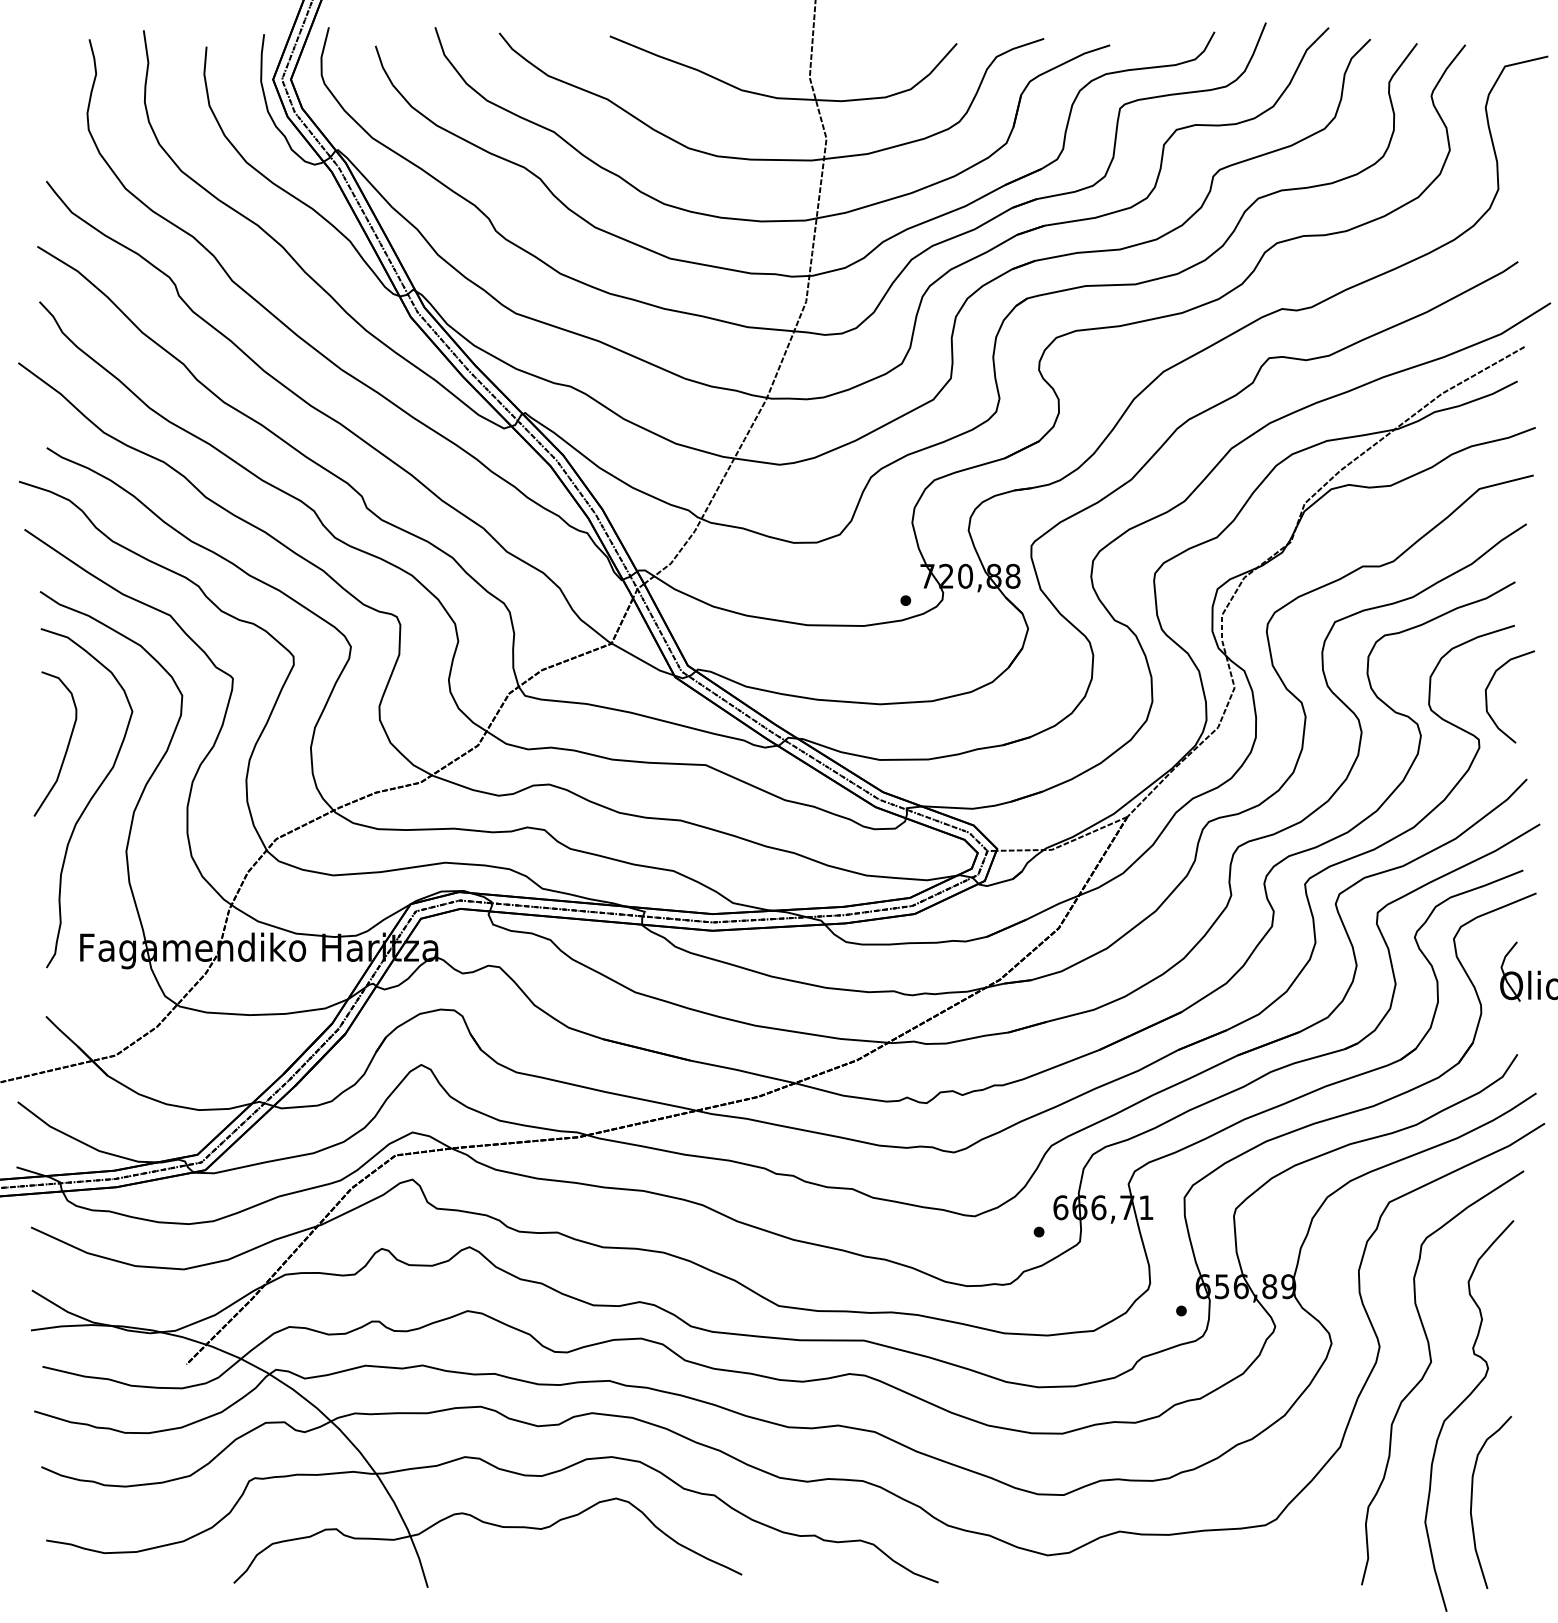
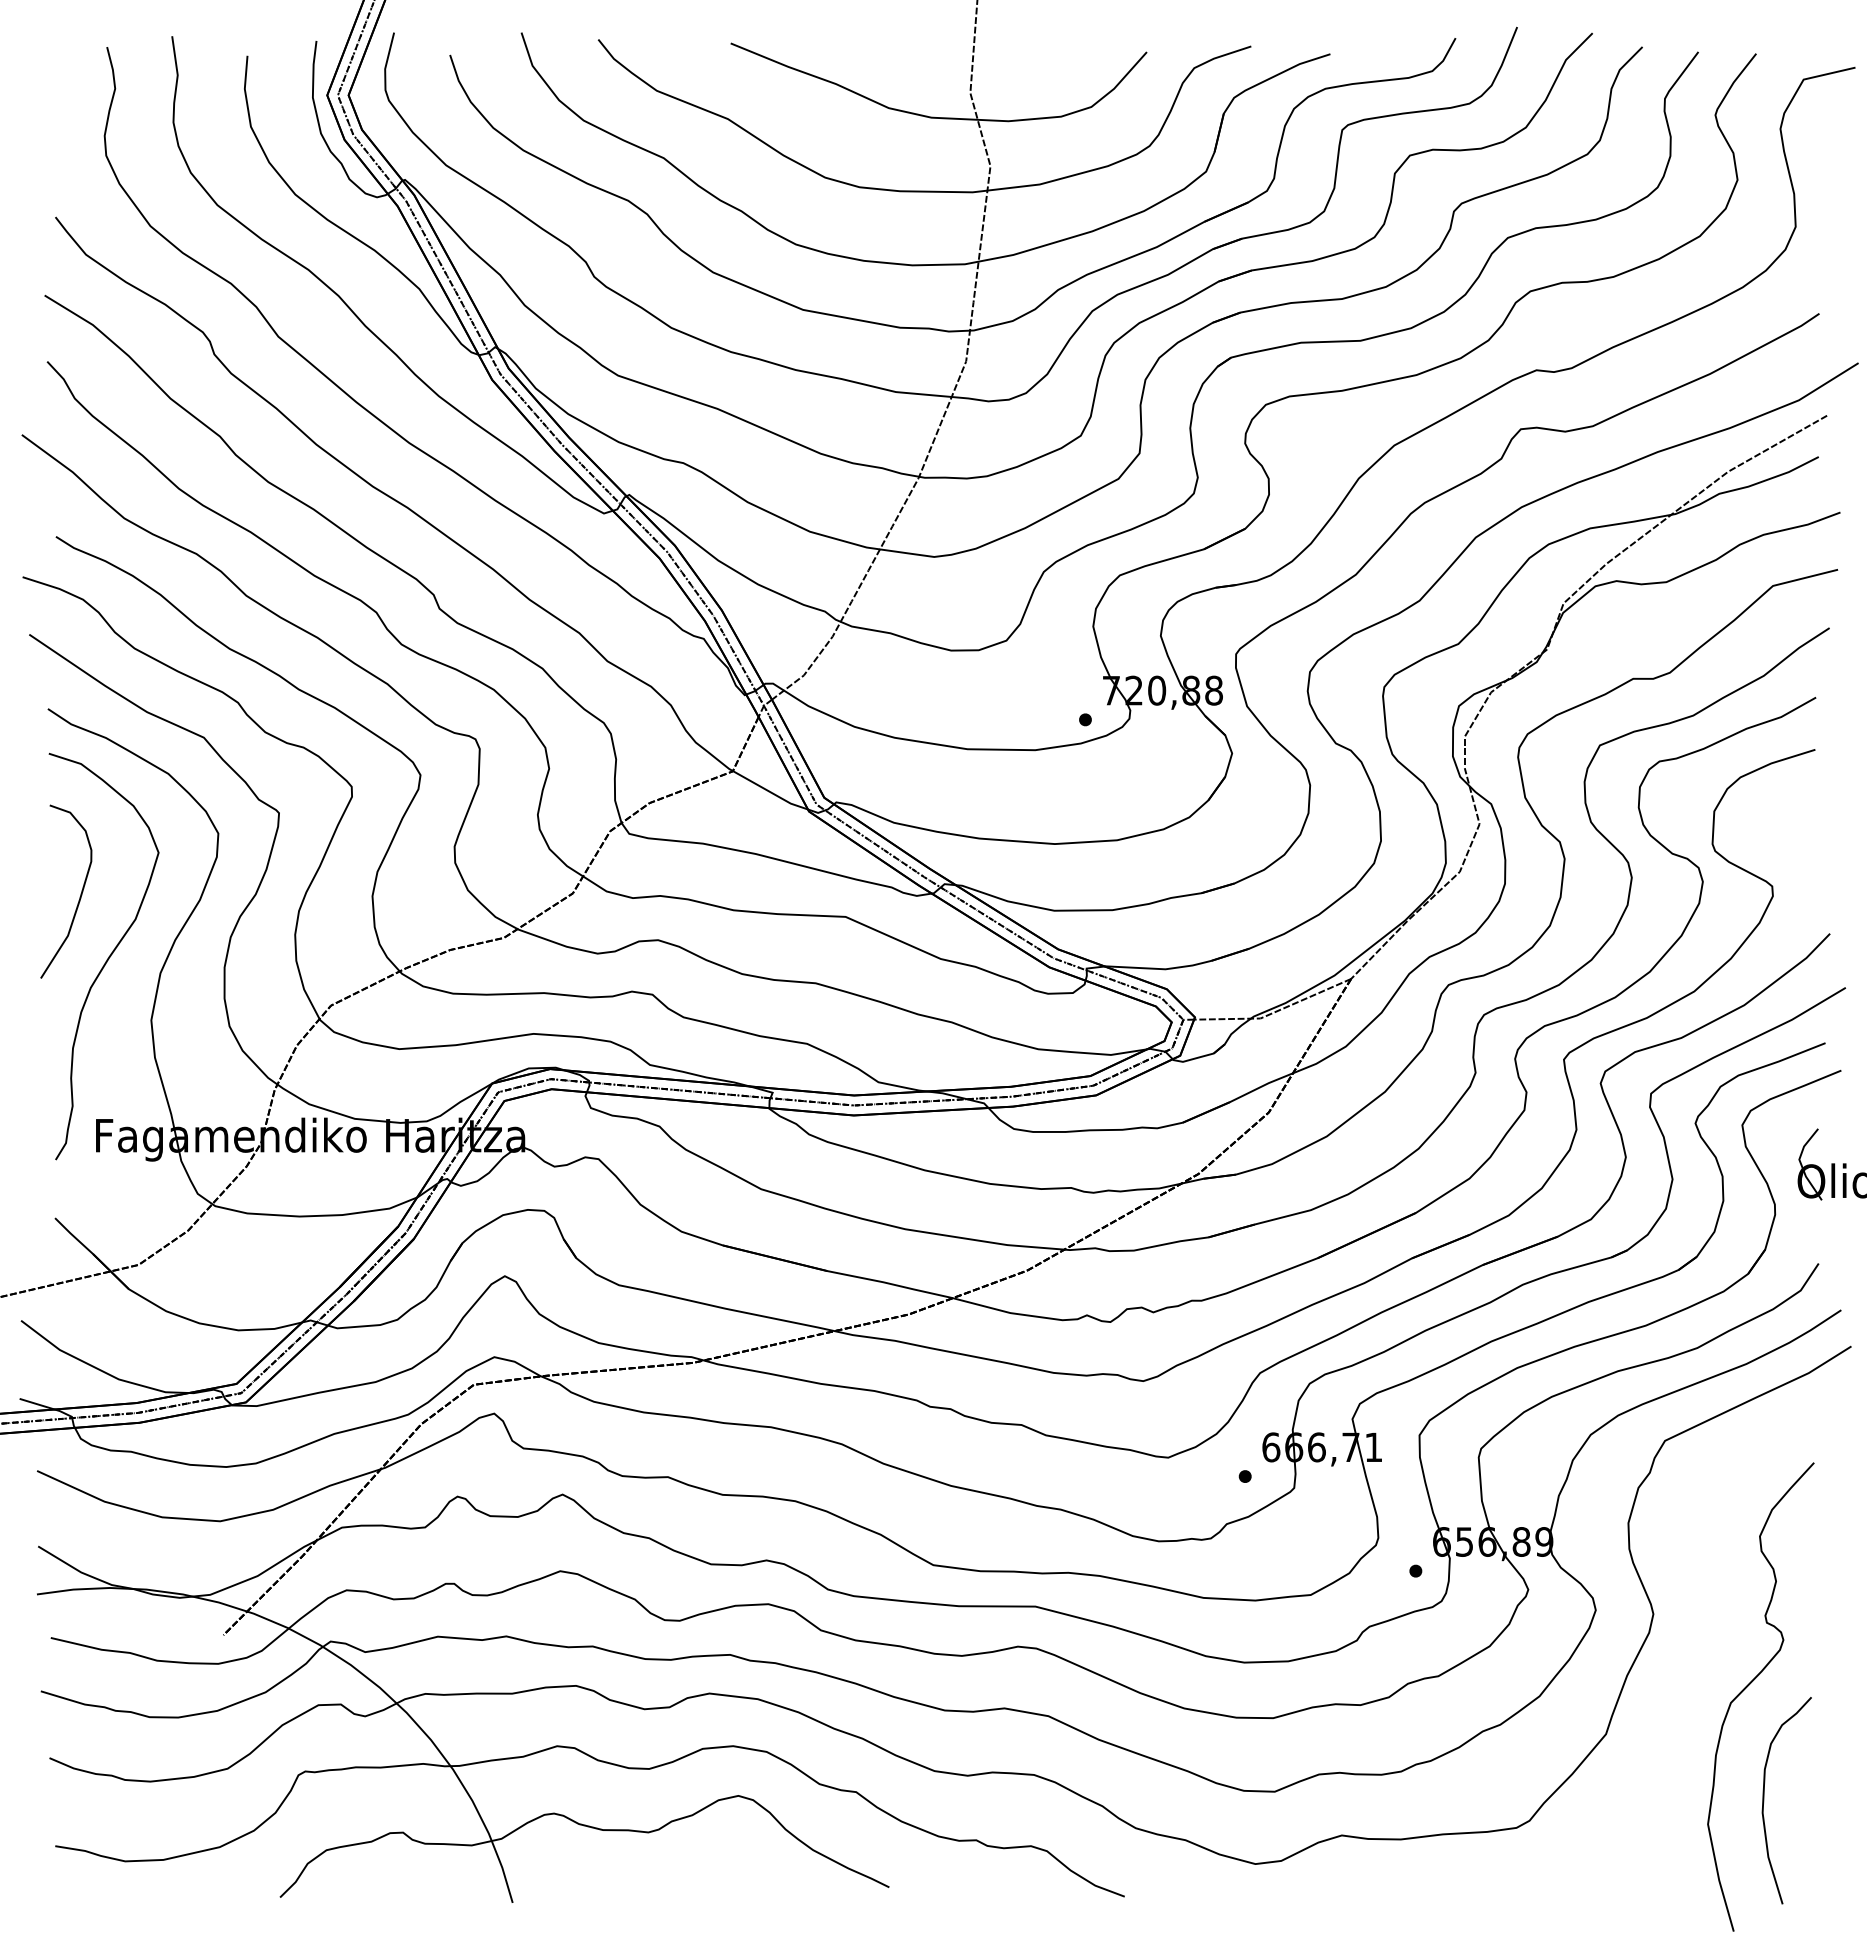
curve: (1487, 699) -> (1782, 838), removed
curve: (1428, 1369) -> (1711, 1641), removed

